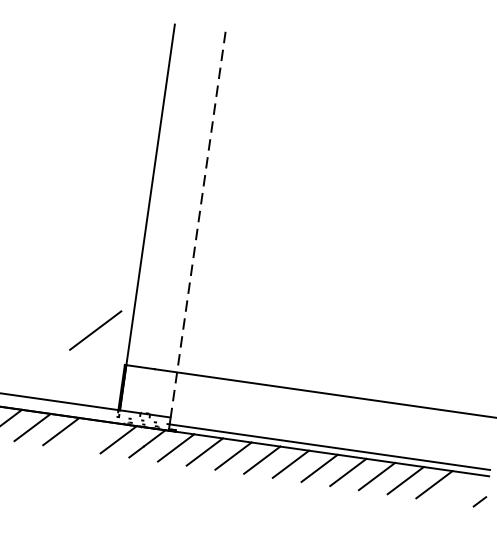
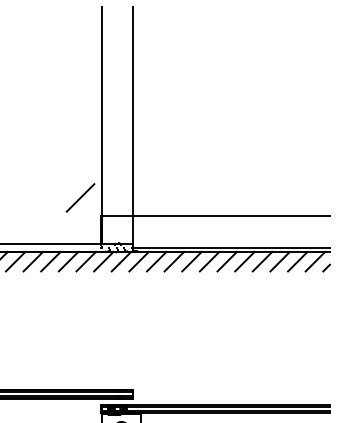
line: (198, 224) -> (133, 125), dashed -> solid
line: (88, 435) -> (85, 261), added
line: (463, 488) -> (315, 261), added

